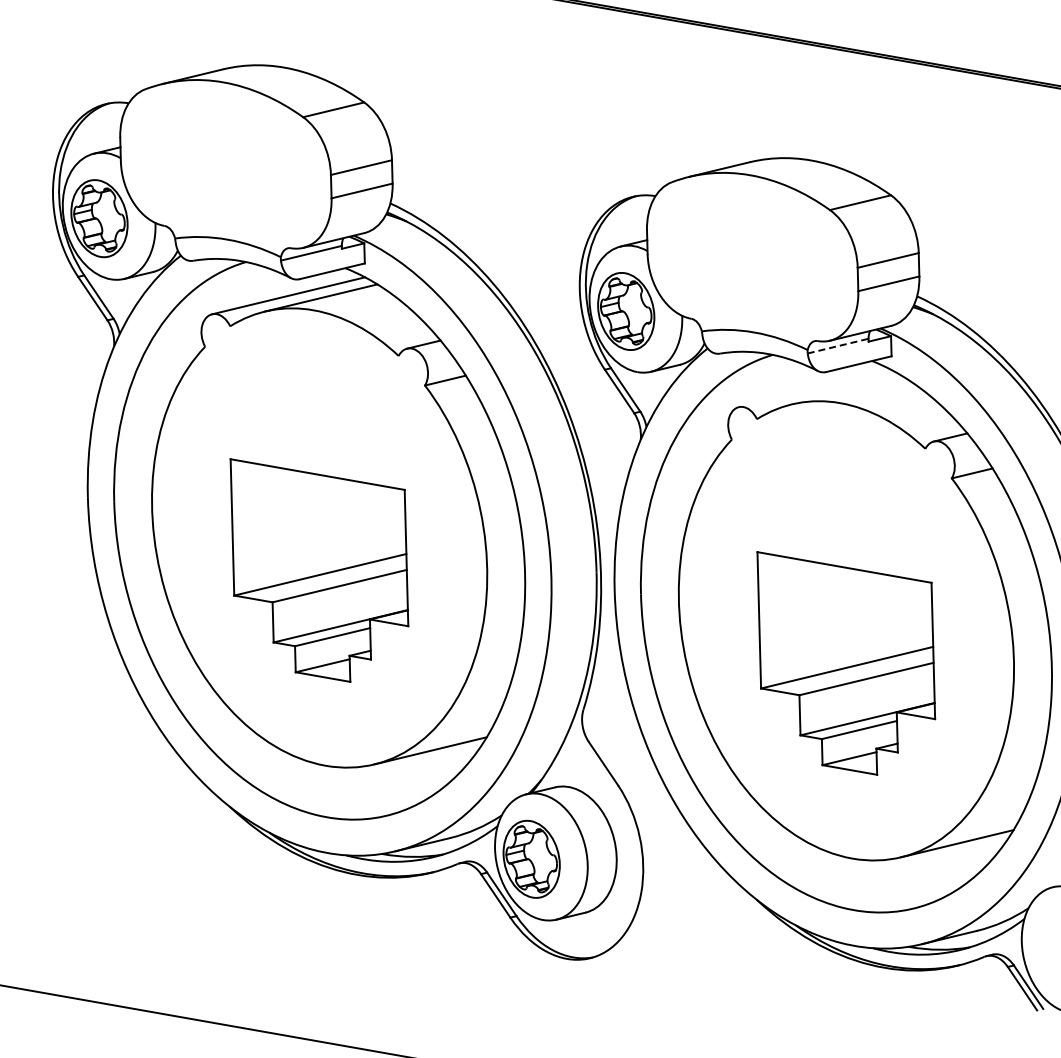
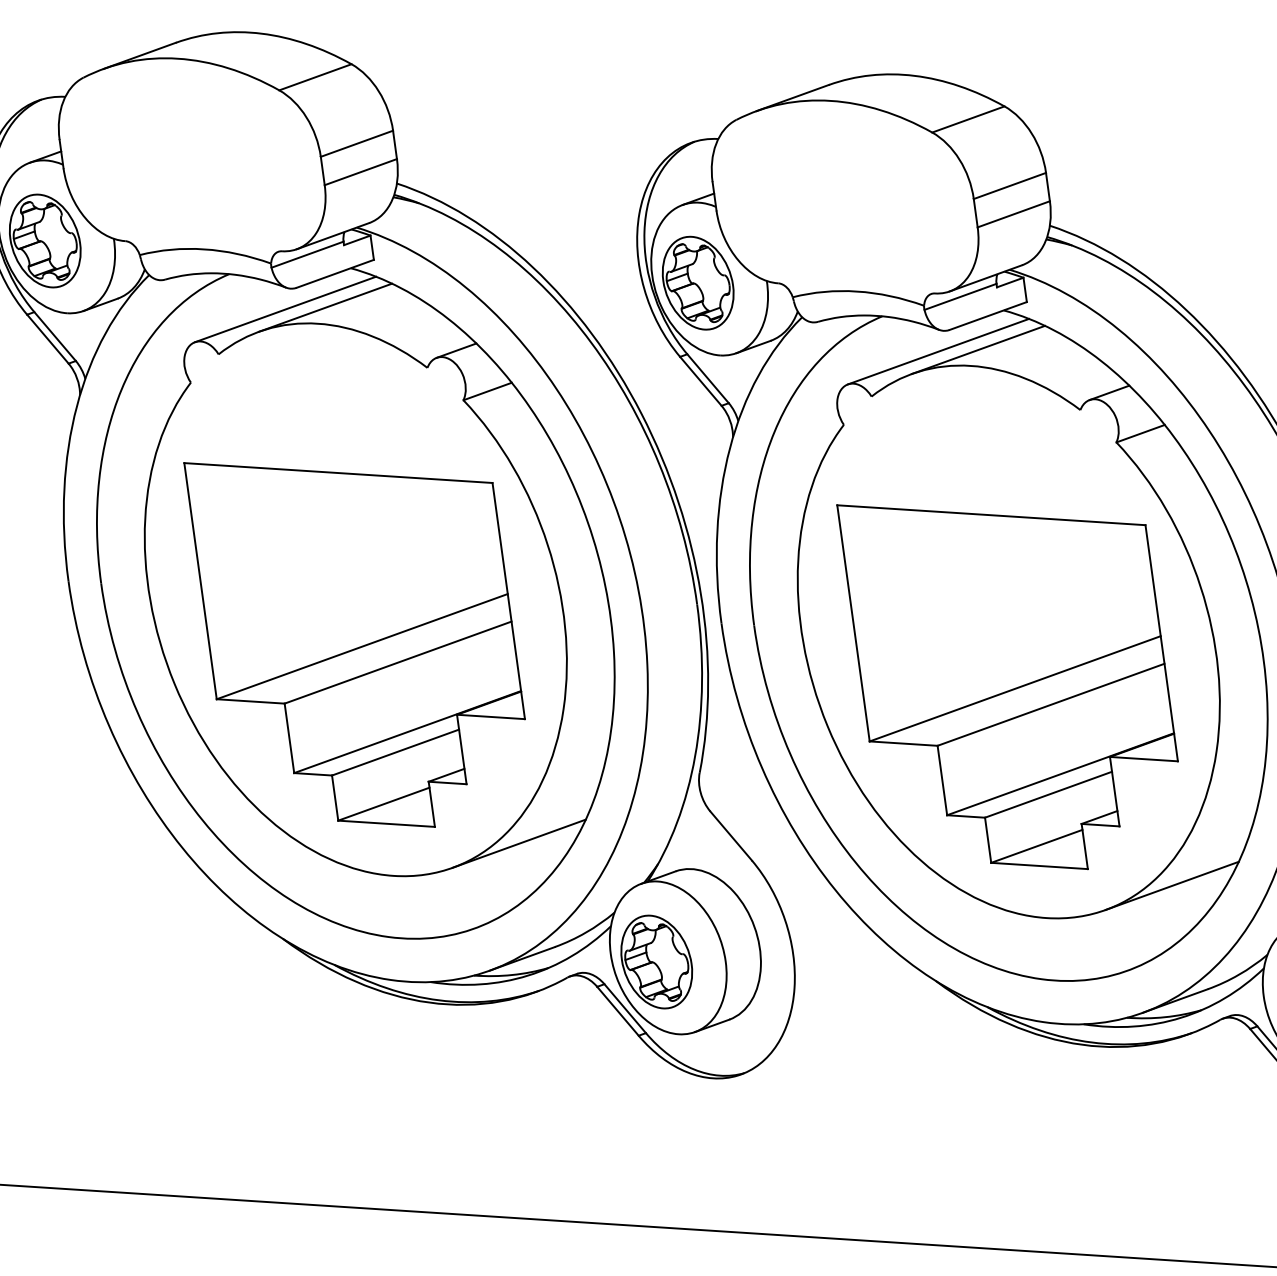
line: (838, 346) -> (960, 297), dashed -> solid
line: (814, 388) -> (937, 351), added
line: (847, 390) -> (977, 349), added
part: (319, 570) -> (359, 639), size x1.43
part: (846, 663) -> (1013, 681), size x1.43

